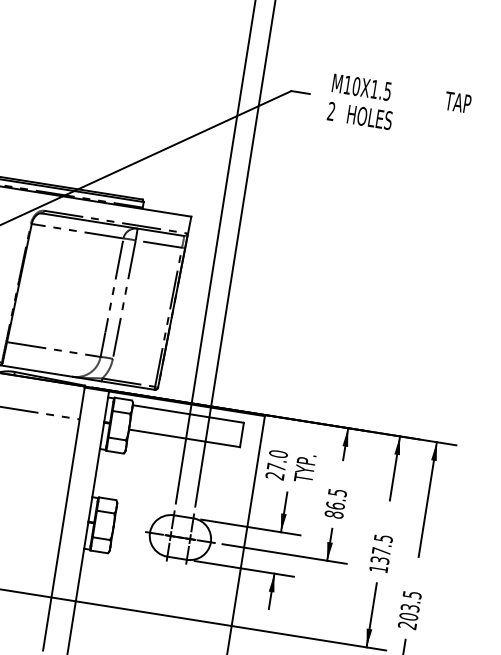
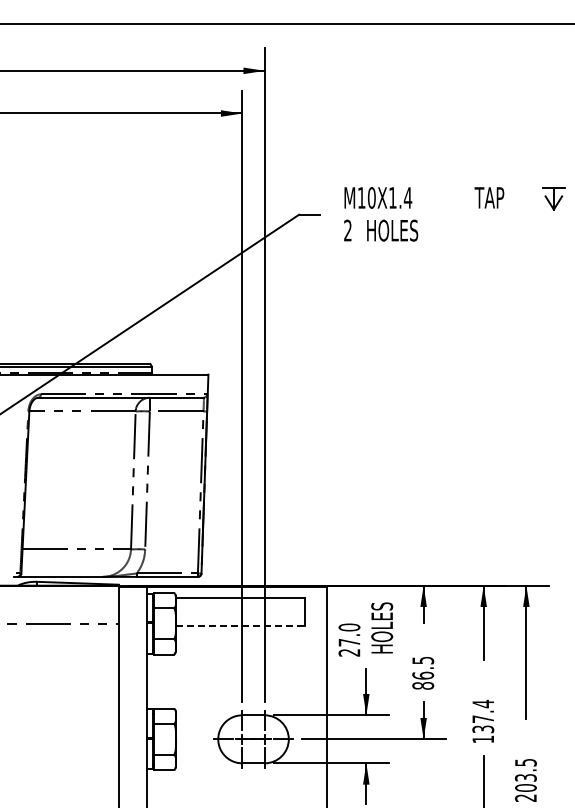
text: (387, 91) -> (407, 197), M10X1.5 -> M10X1.4
line: (184, 438) -> (240, 626), solid -> dashed
text: (306, 459) -> (382, 628), TYP. -> HOLES
text: (383, 538) -> (483, 703), 137.5 -> 137.4

